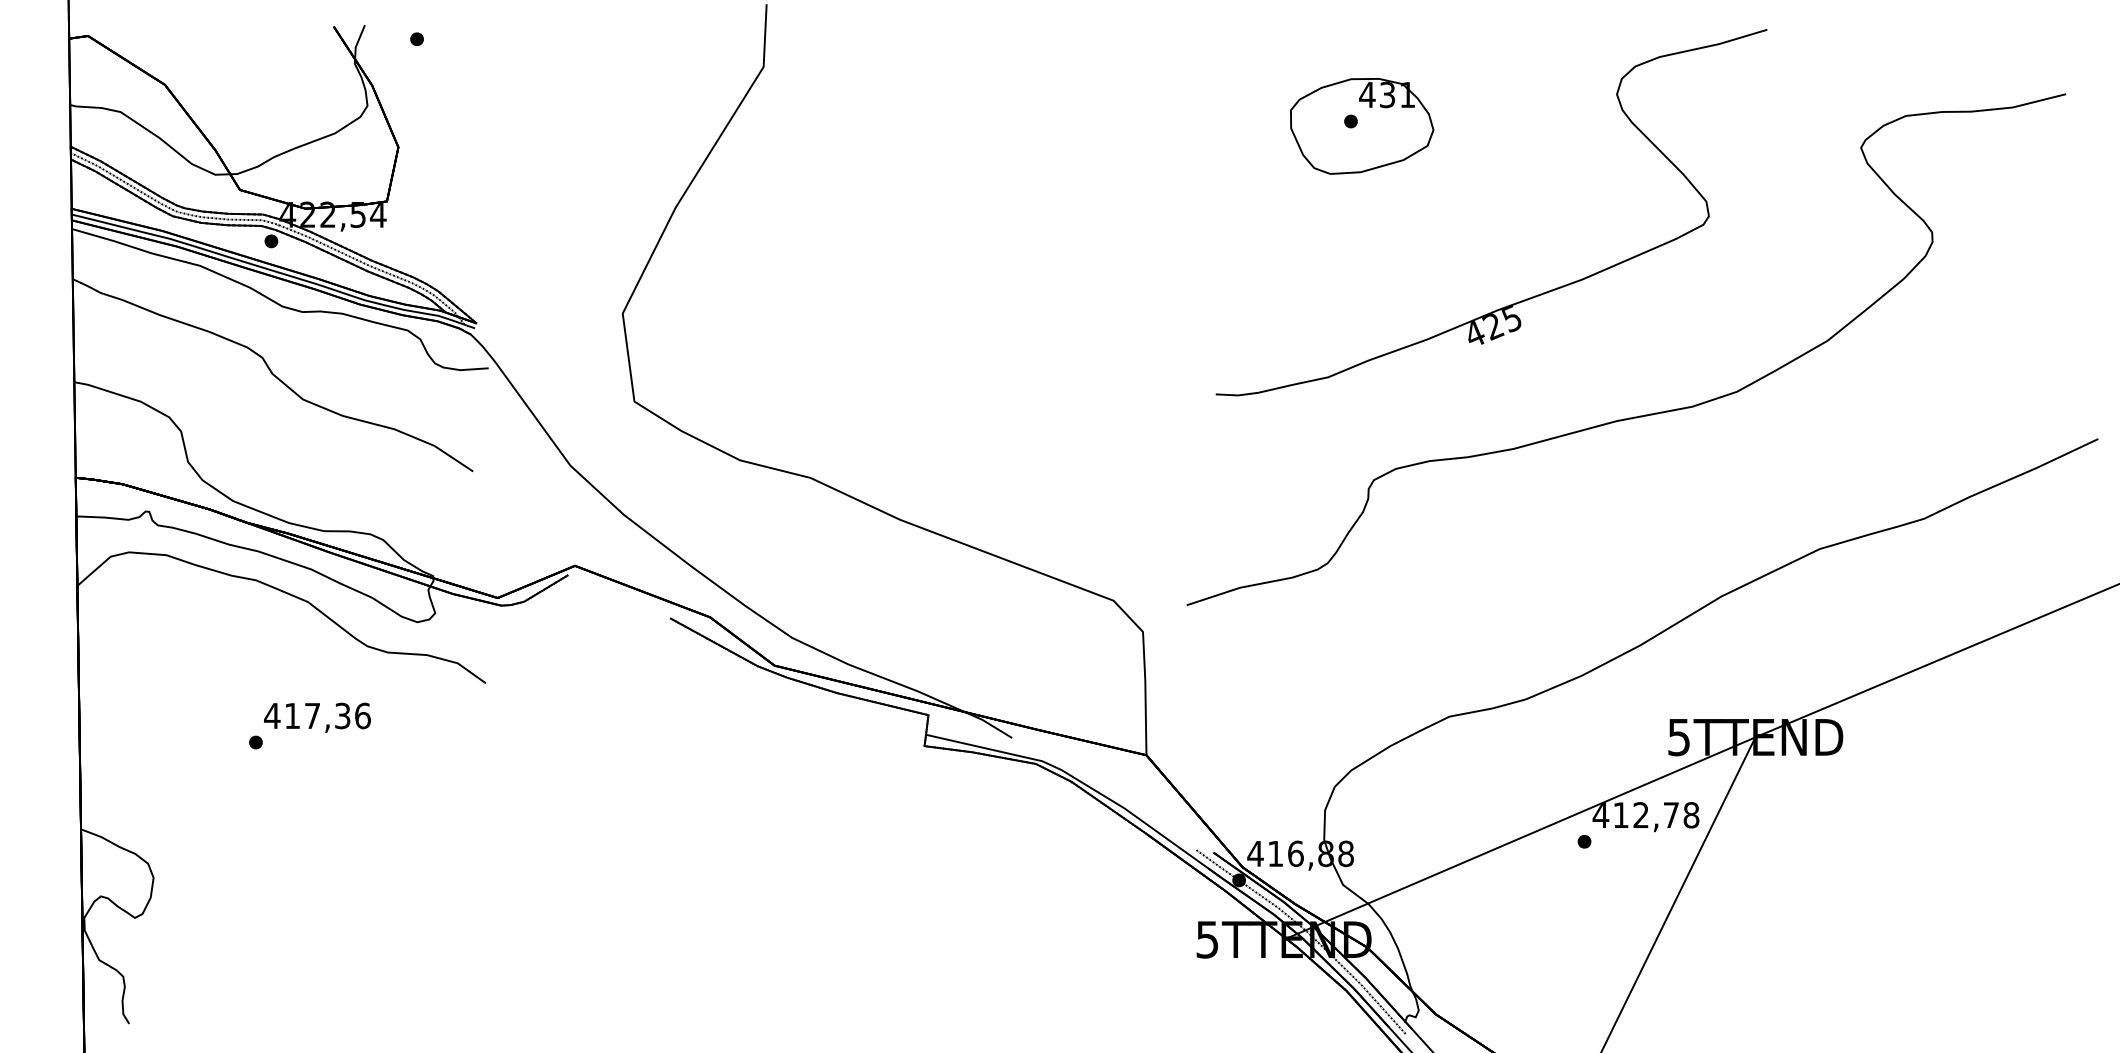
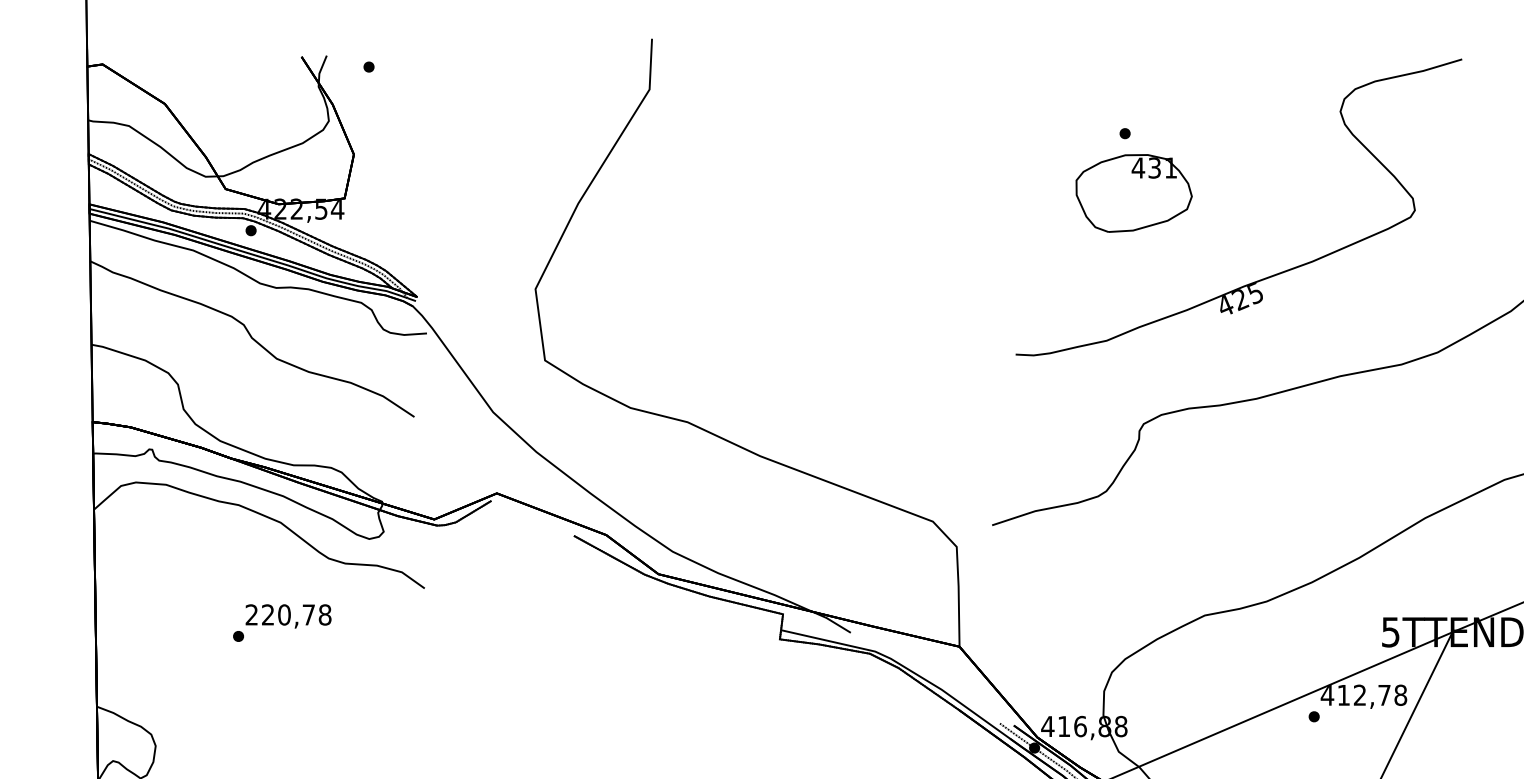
part: (1362, 126) -> (1134, 193), moved
text: (317, 715) -> (288, 614), 417,36 -> 220,78

